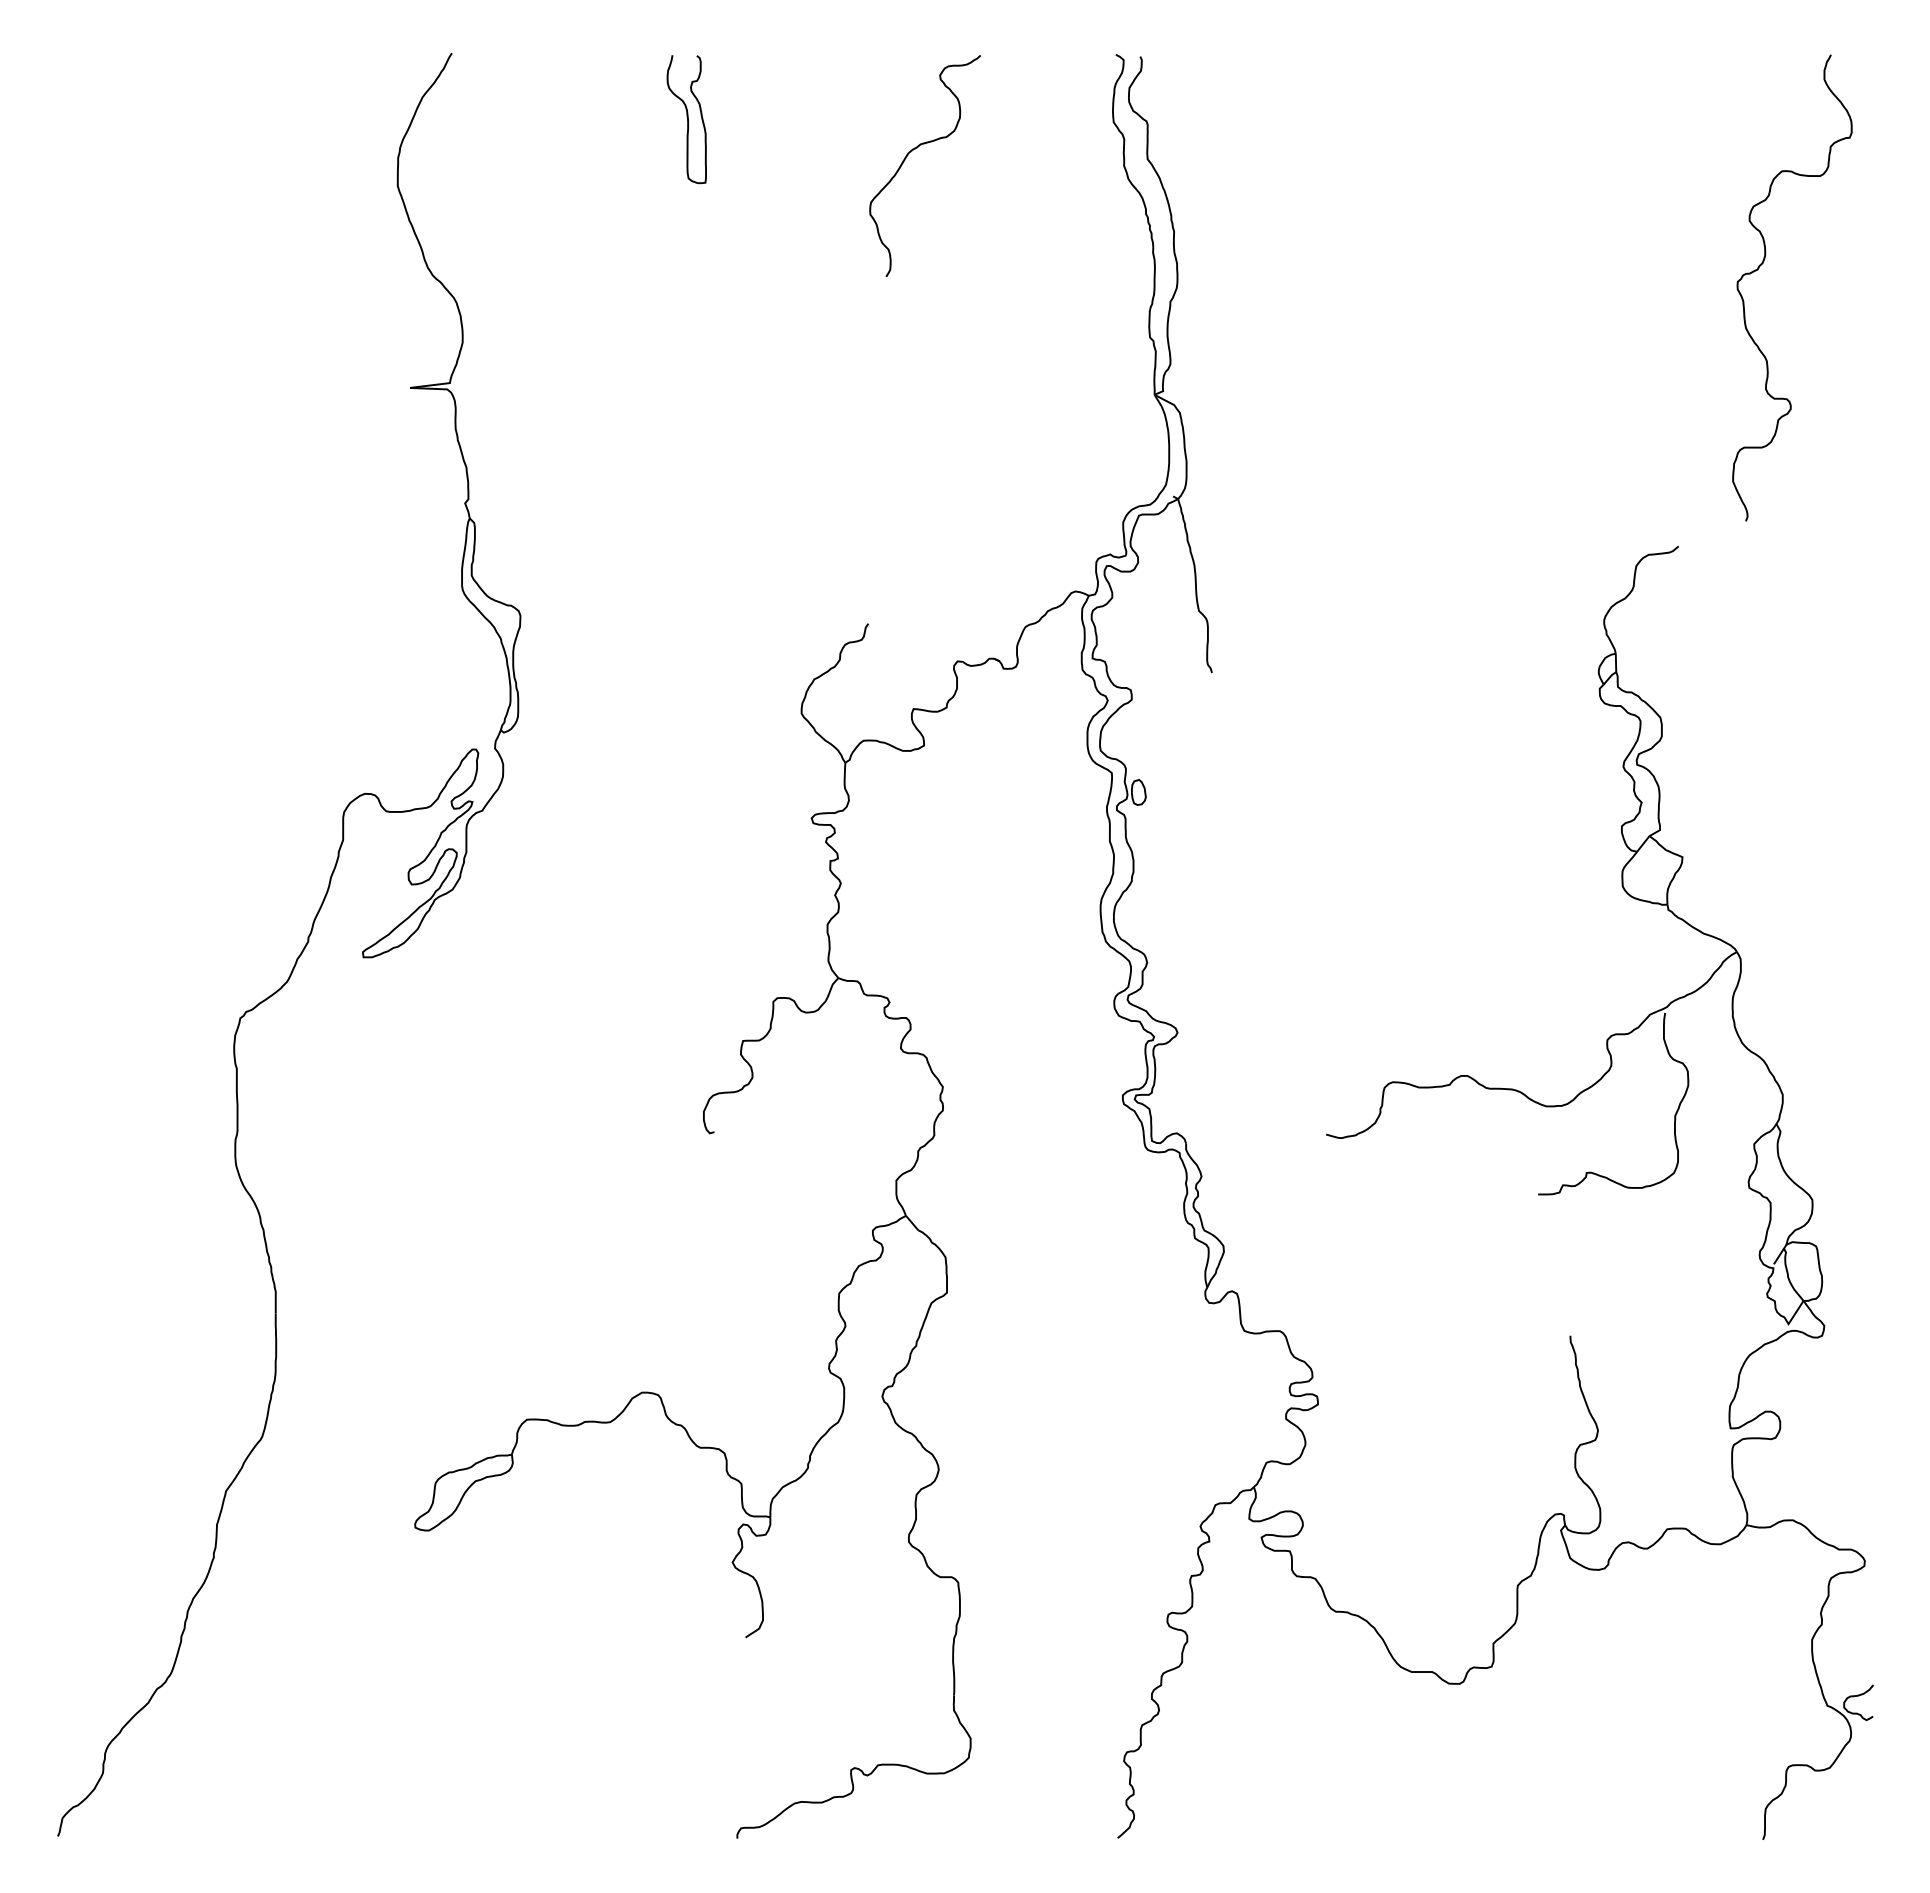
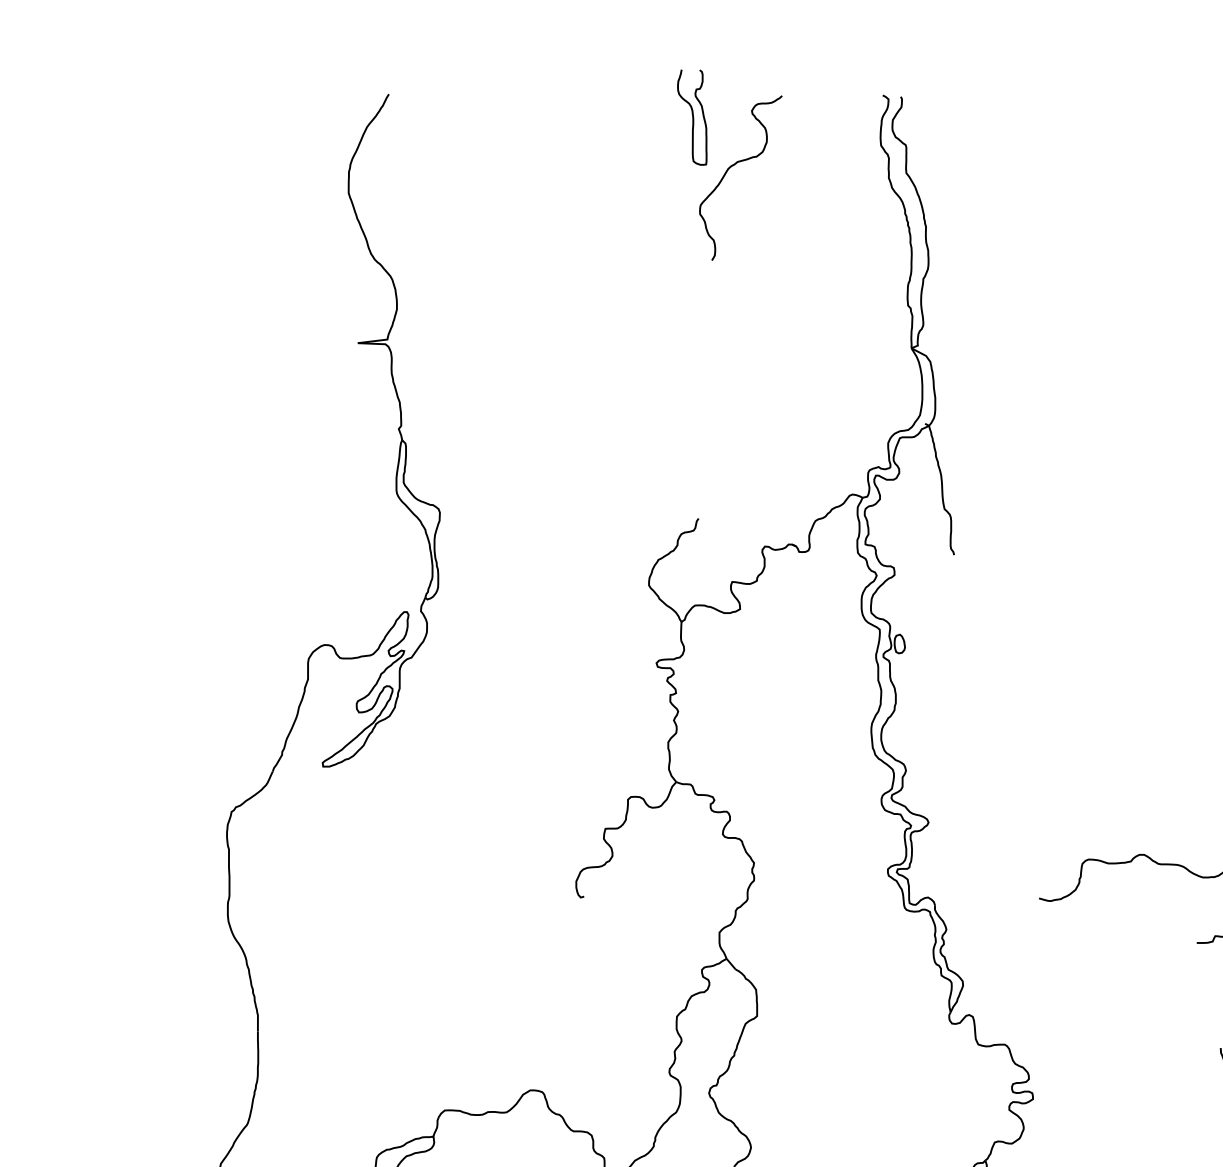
curve: (687, 119) -> (692, 117), moved

